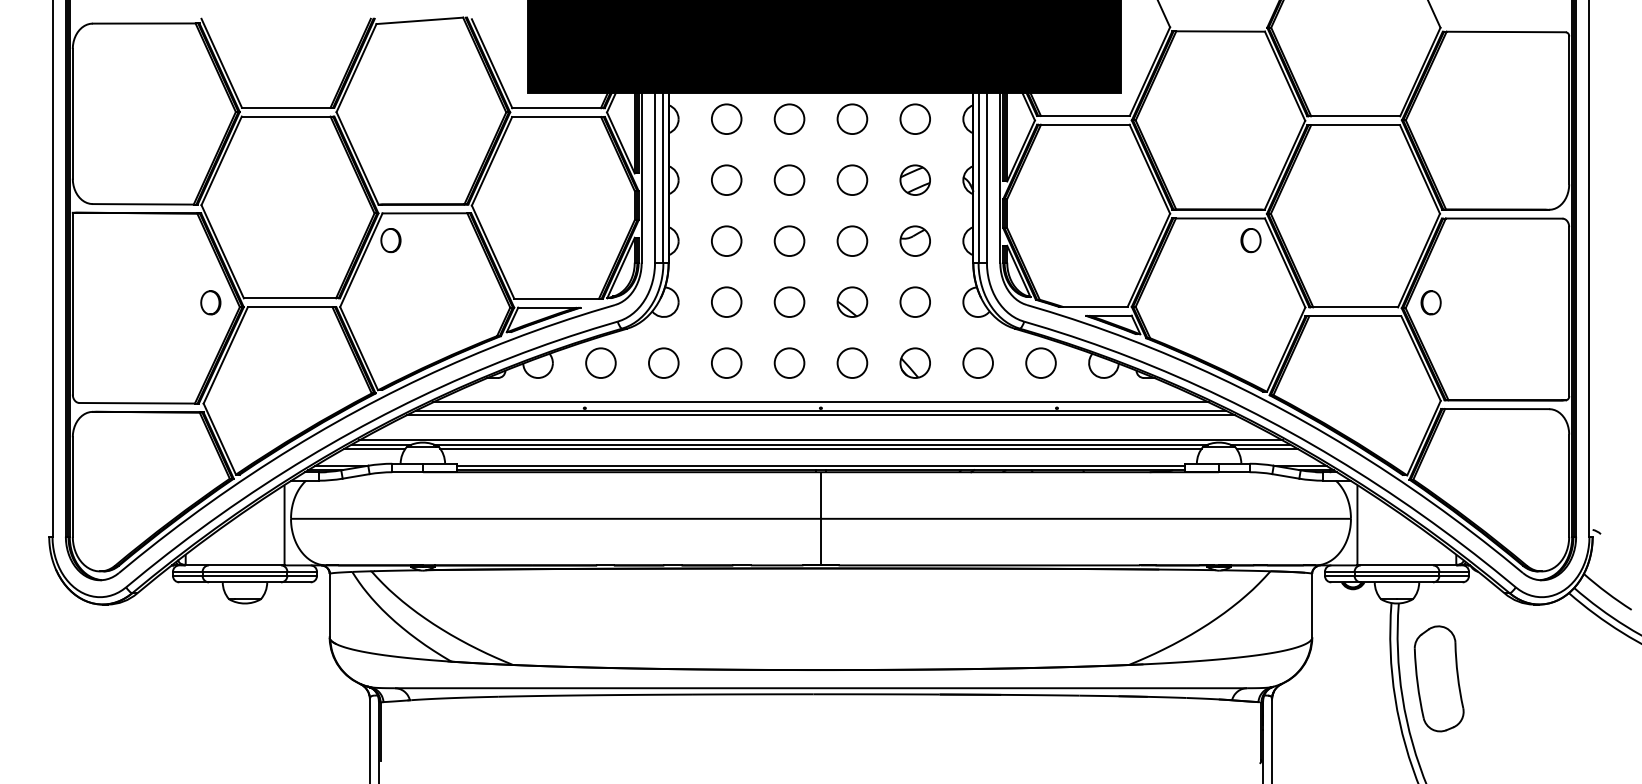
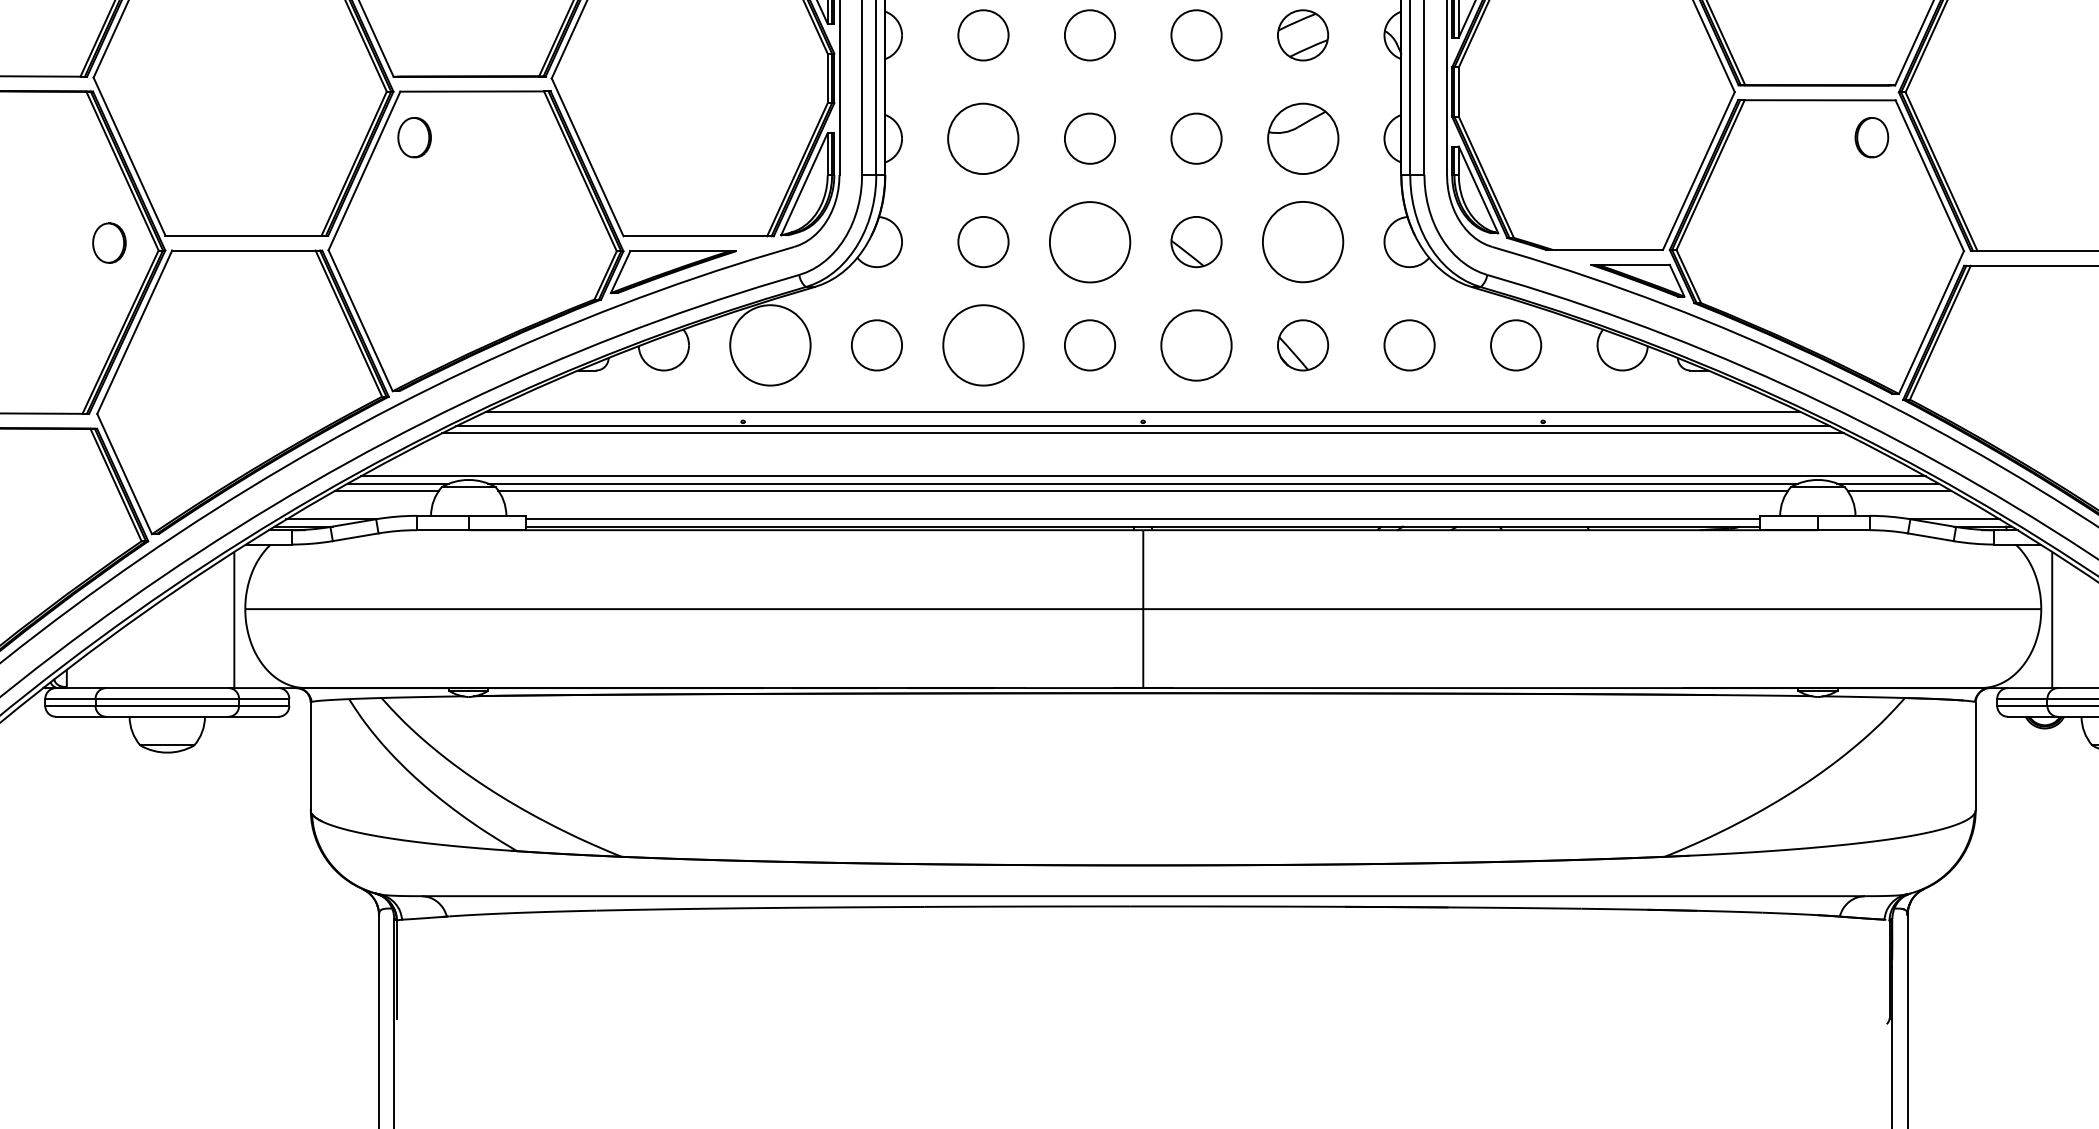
circle: (726, 240) -> (983, 137), size x1.4
part: (914, 240) -> (1301, 137), size x1.4
circle: (789, 301) -> (1089, 240), size x1.6
circle: (915, 302) -> (1303, 242), size x1.6
circle: (852, 362) -> (1196, 344), size x1.4
circle: (600, 363) -> (769, 345), size x1.6
circle: (726, 363) -> (983, 345), size x1.6

